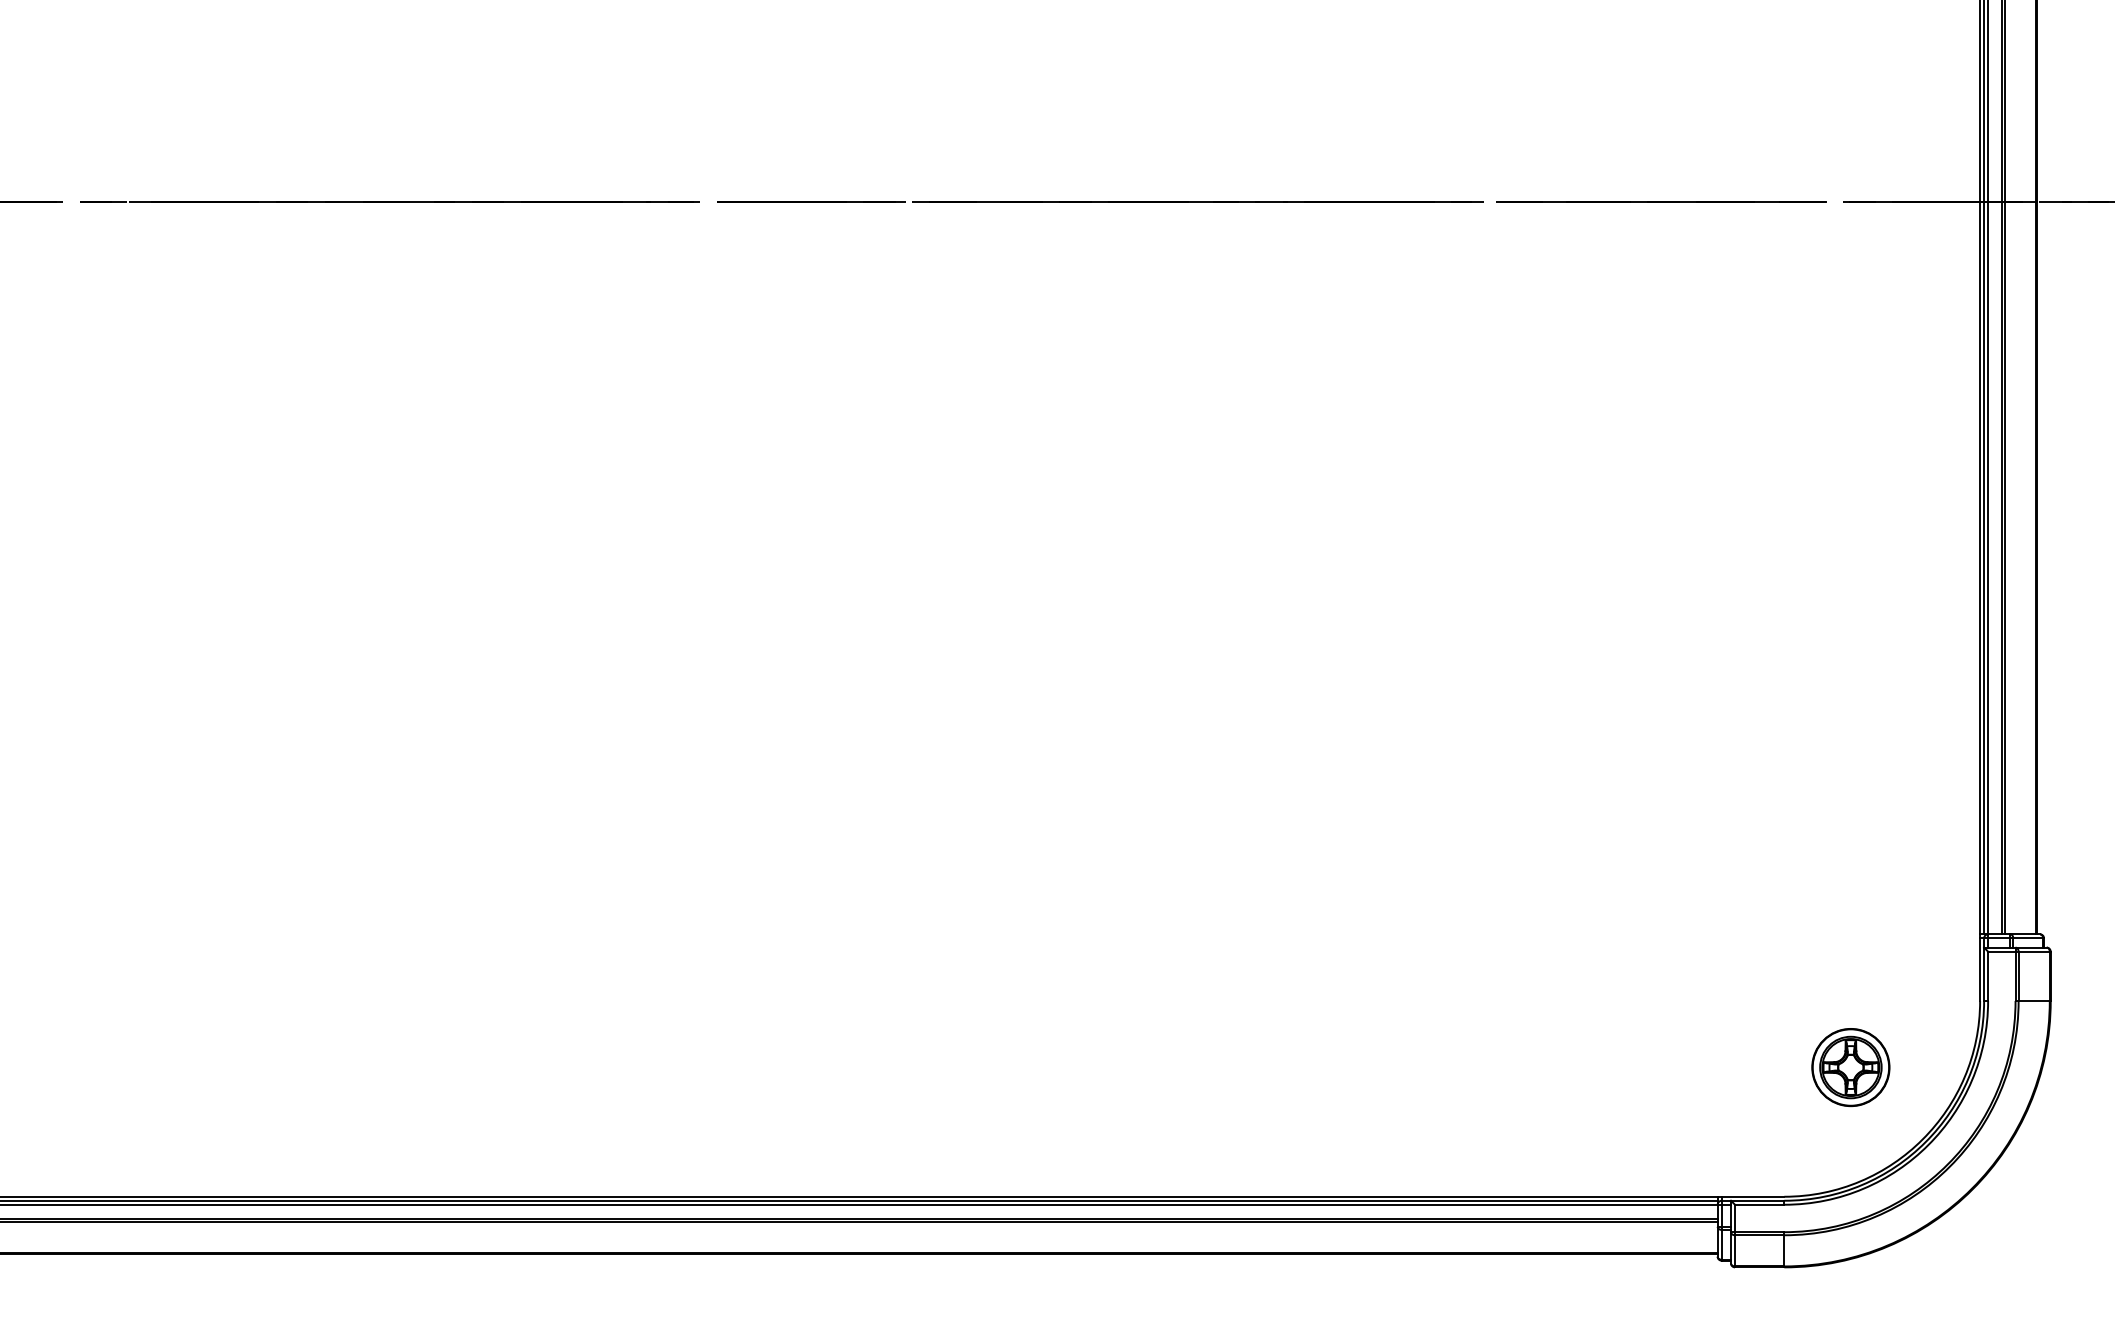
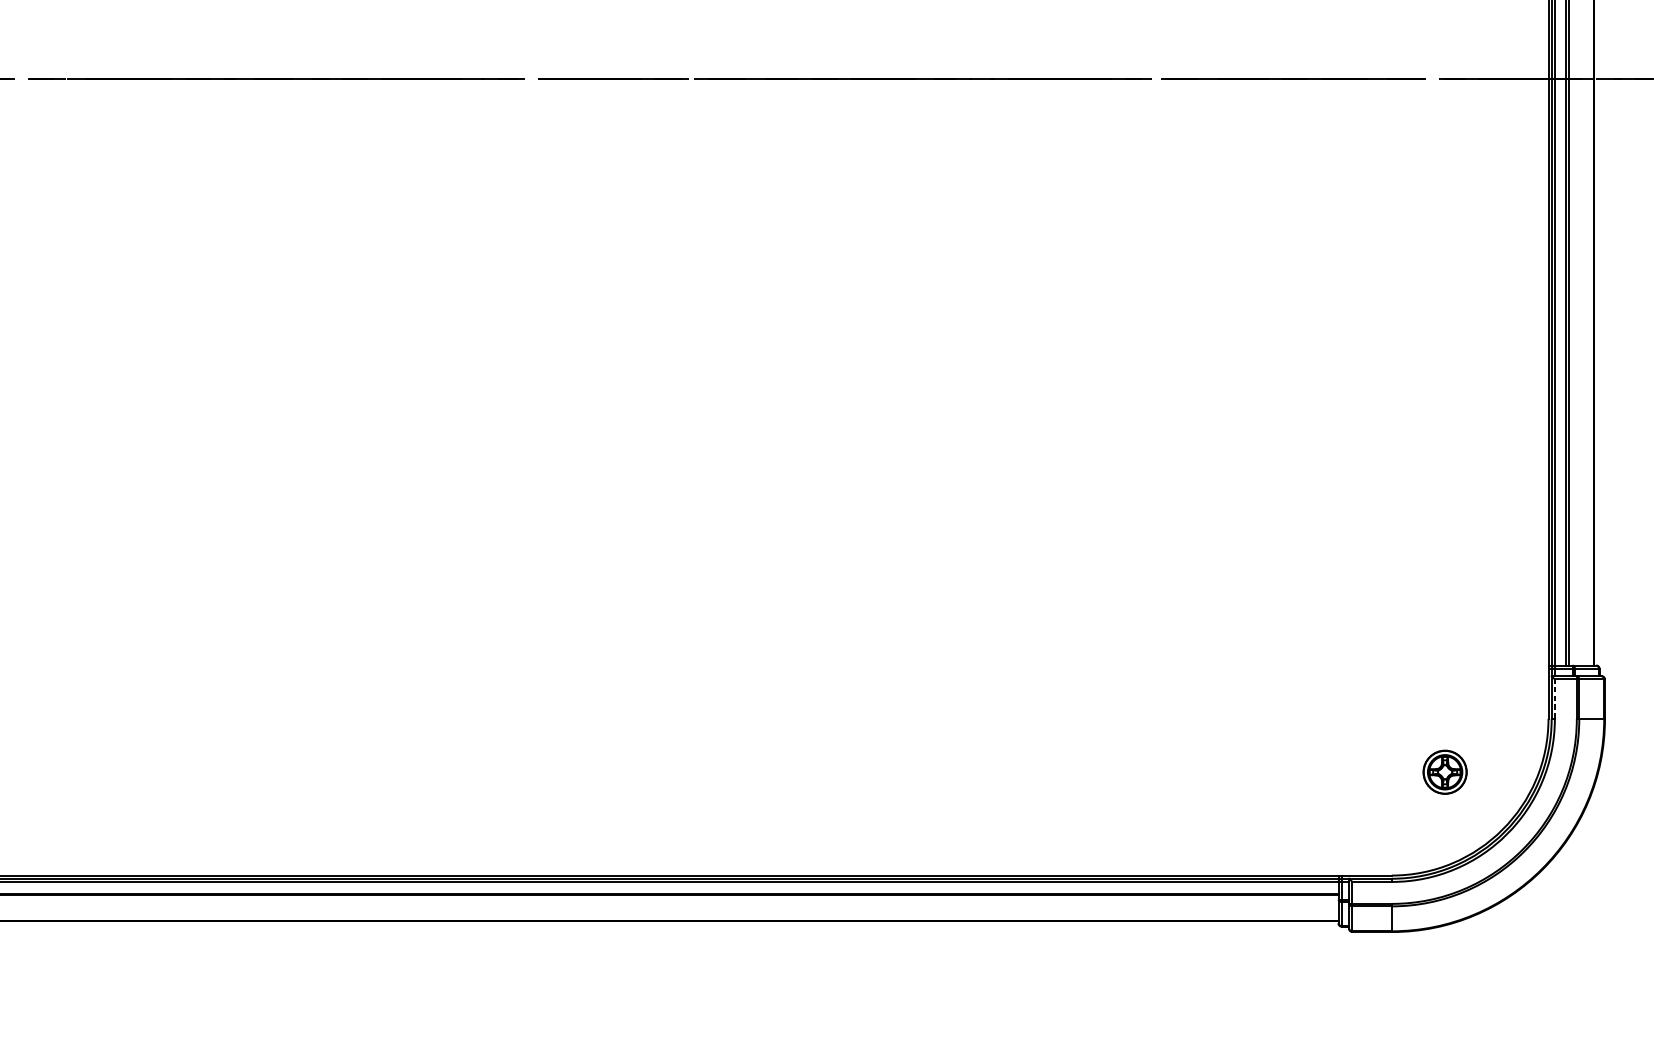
line: (1988, 976) -> (1555, 699), solid -> dashed
part: (1850, 1067) -> (1444, 772), size x0.7

